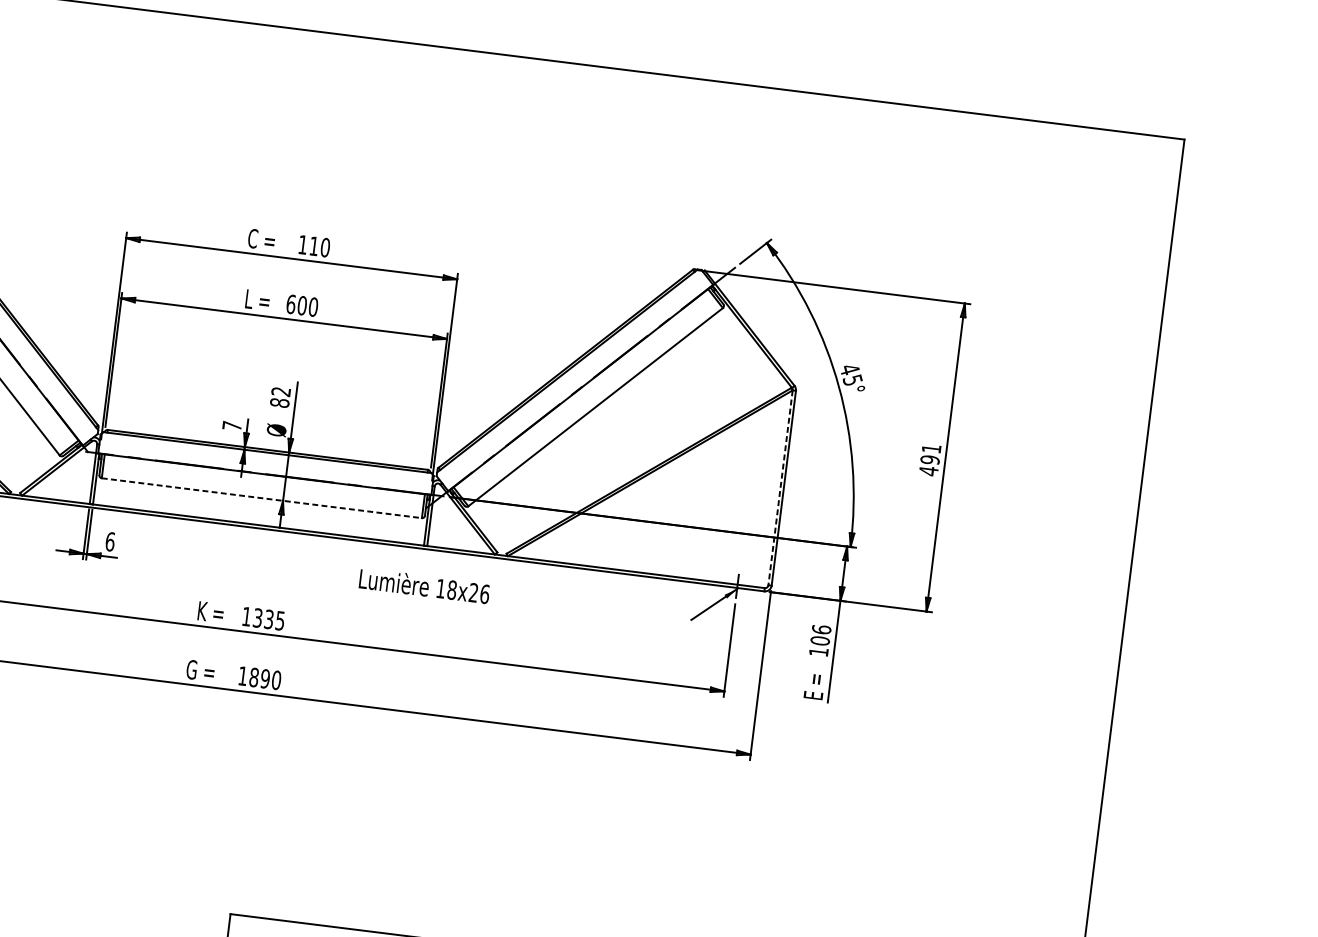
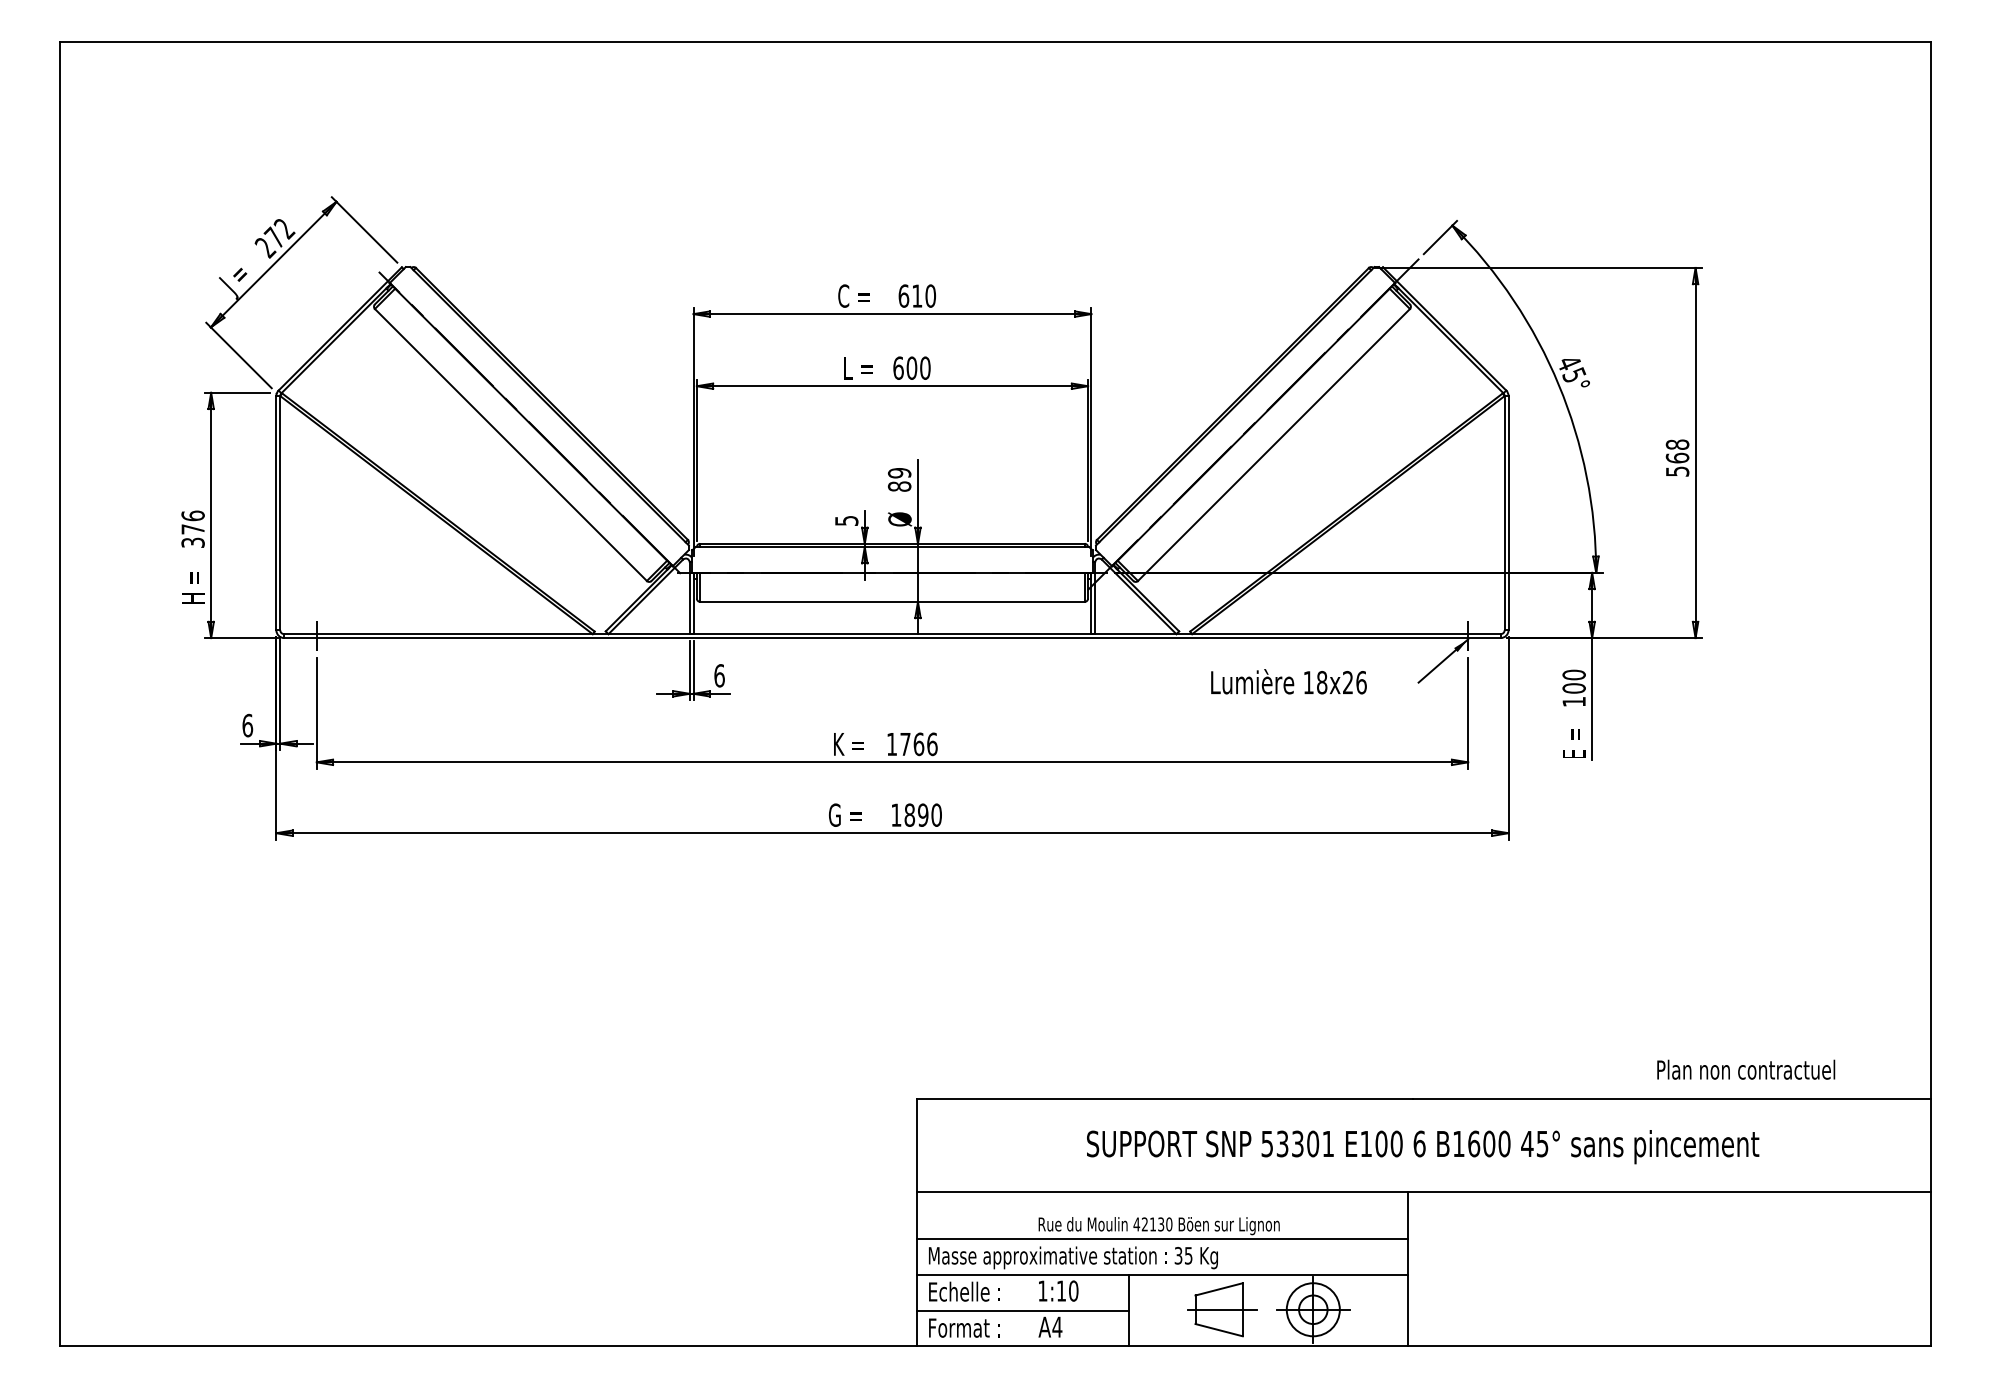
text: (302, 244) -> (903, 295), 110 -> 610
text: (281, 392) -> (899, 473), 82 -> 89
text: (232, 425) -> (846, 520), 7 -> 5
text: (930, 460) -> (1677, 458), 491 -> 568
line: (780, 488) -> (1504, 513), dashed -> solid
line: (261, 497) -> (892, 601), dashed -> solid
text: (424, 585) -> (1288, 681), moved
text: (268, 619) -> (918, 744), 1335 -> 1766
text: (821, 629) -> (1573, 674), 106 -> 100

